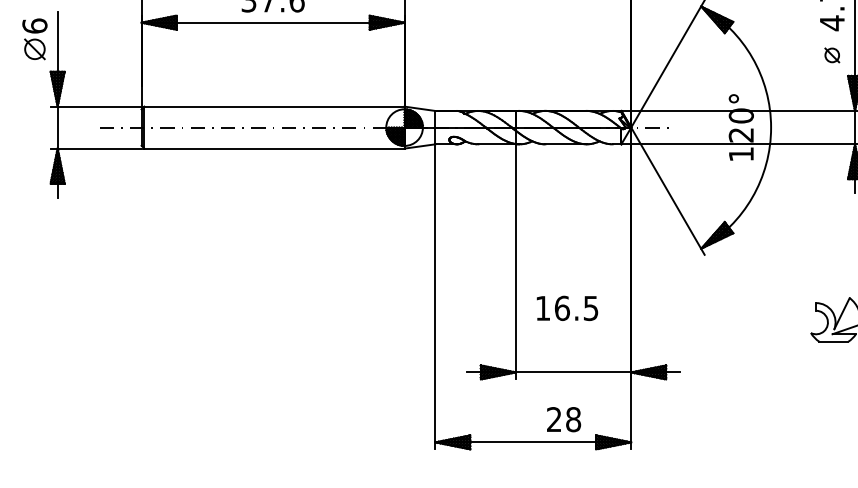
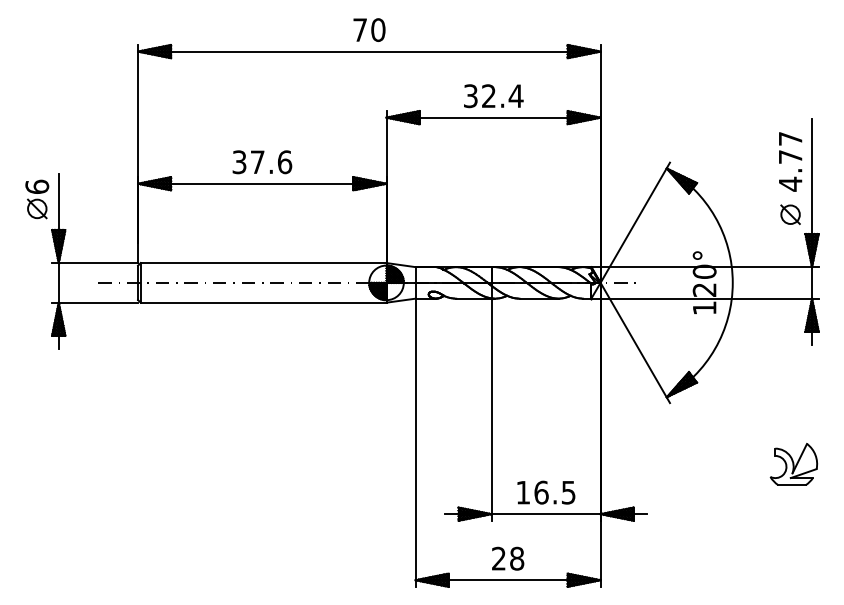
part: (832, 55) -> (790, 214), size x1.43
text: (567, 308) -> (546, 492), moved
text: (564, 419) -> (508, 558), moved

